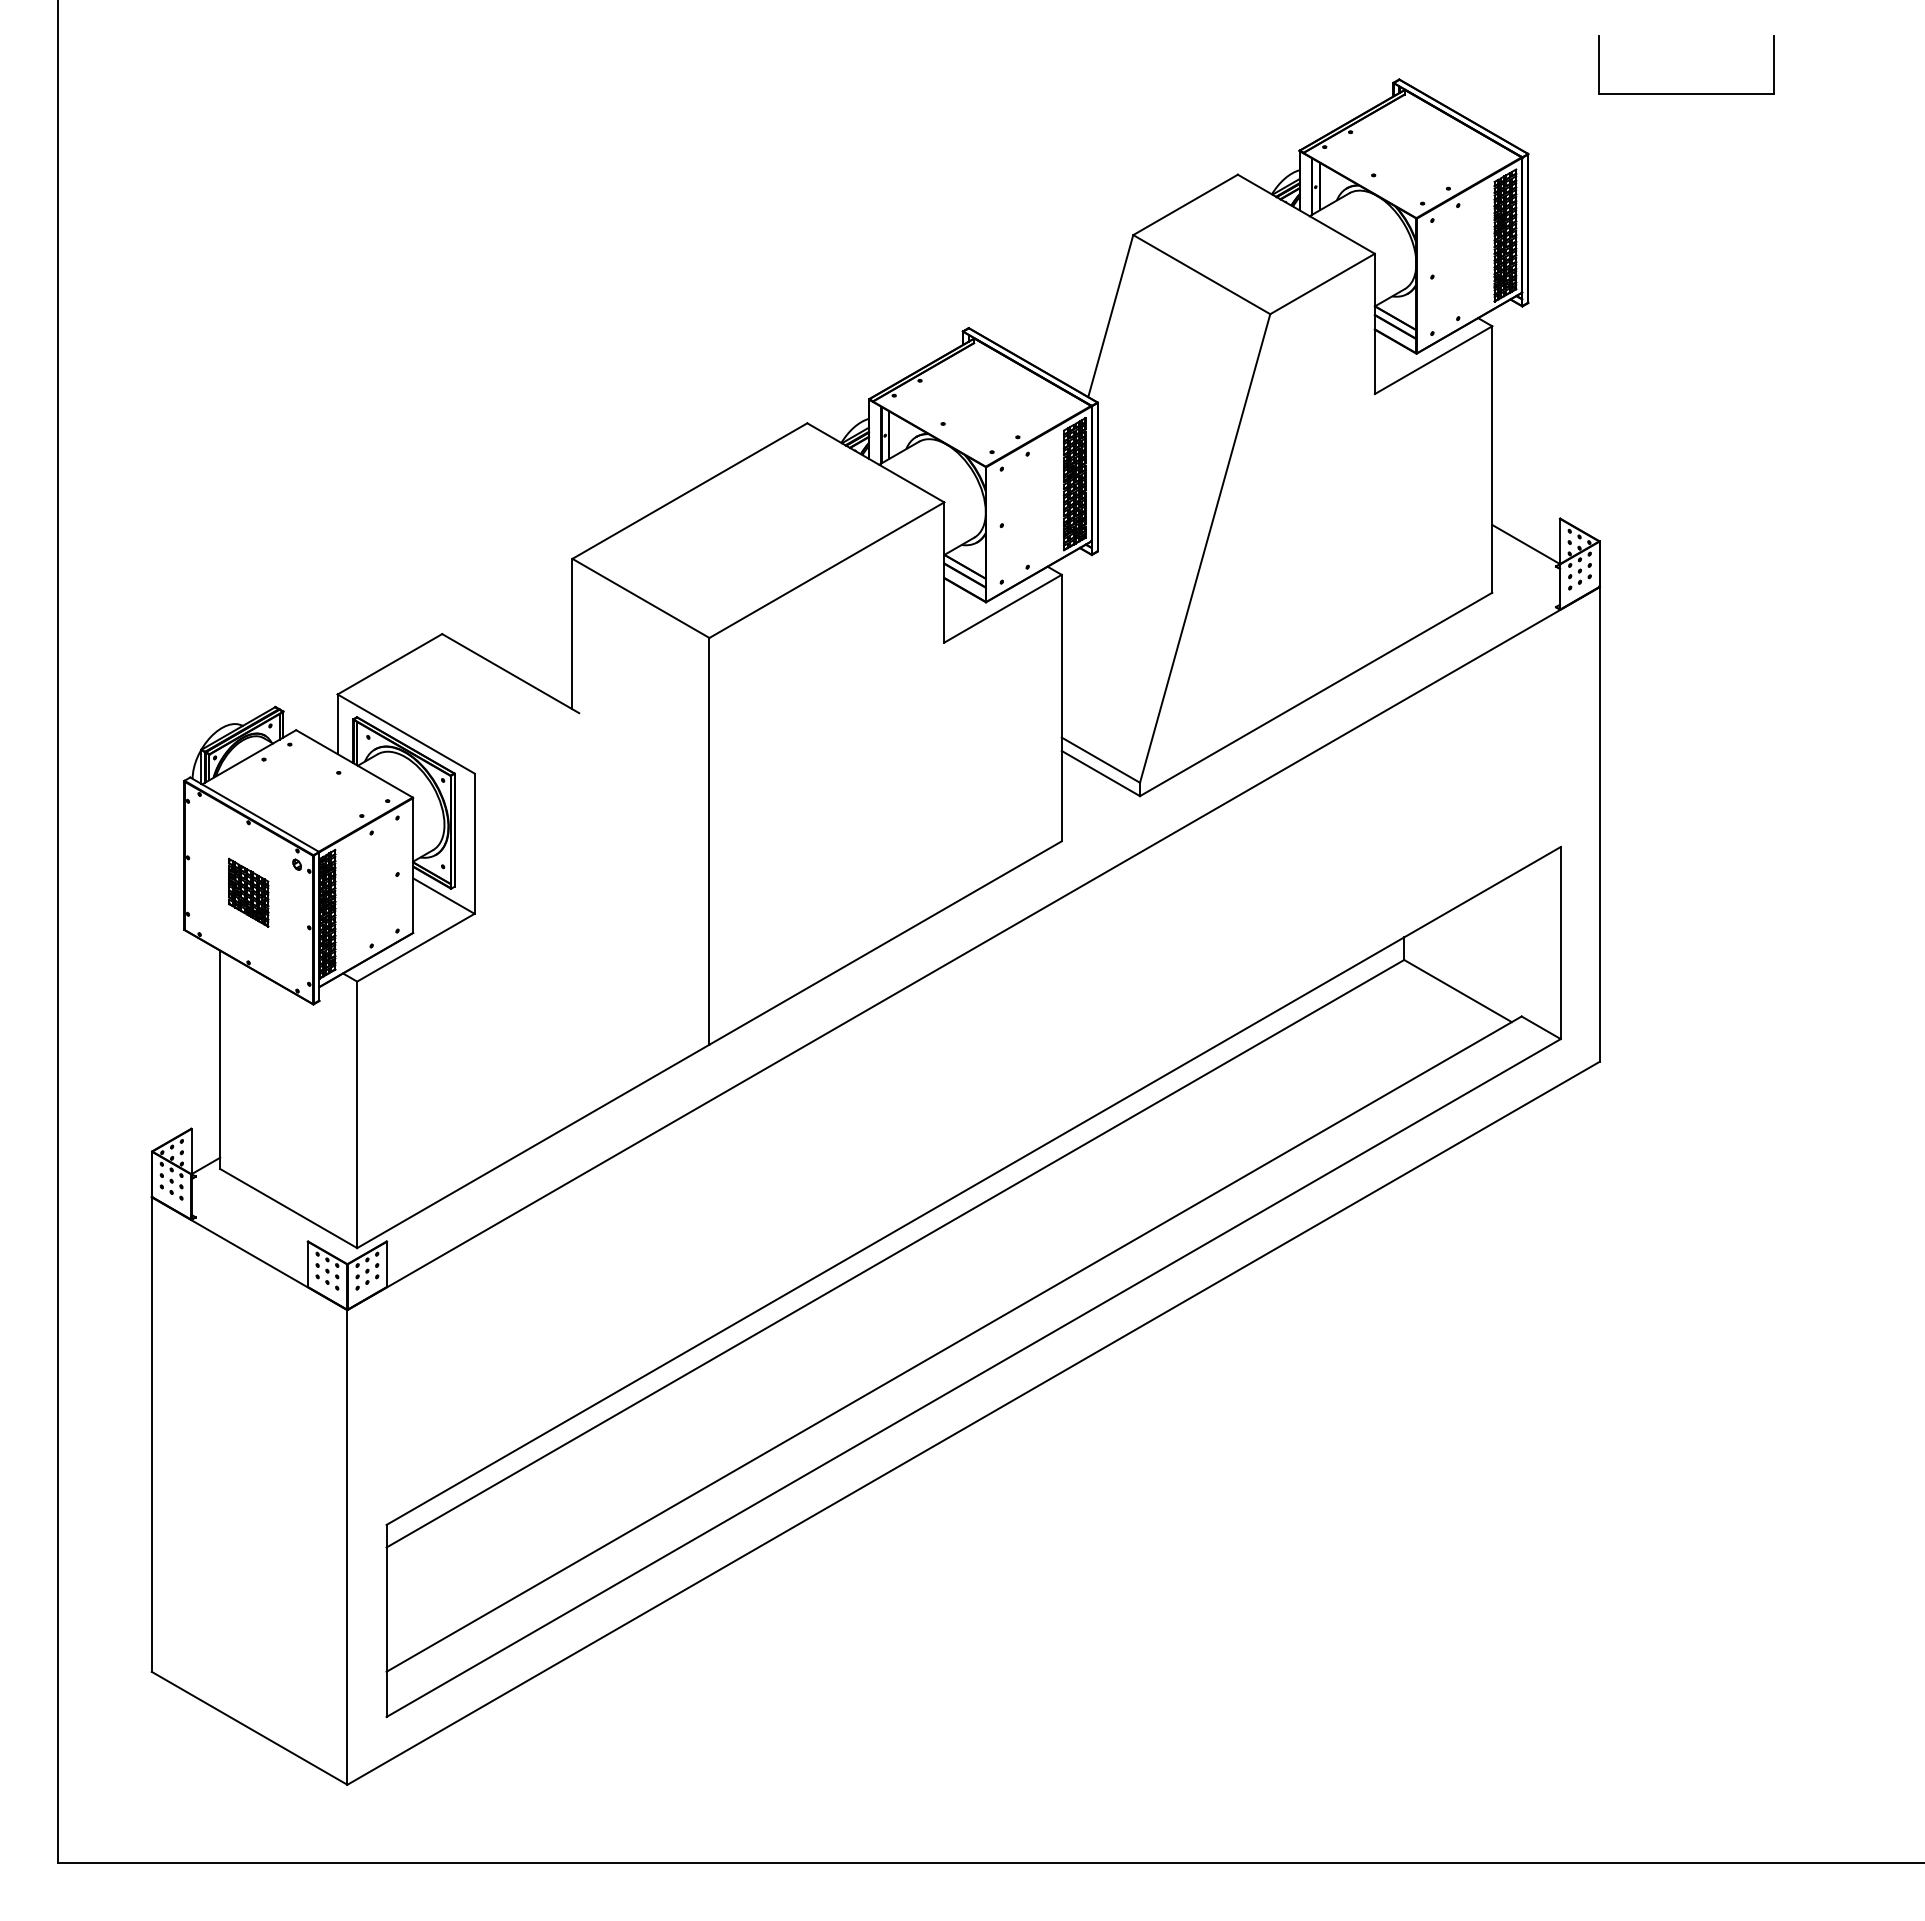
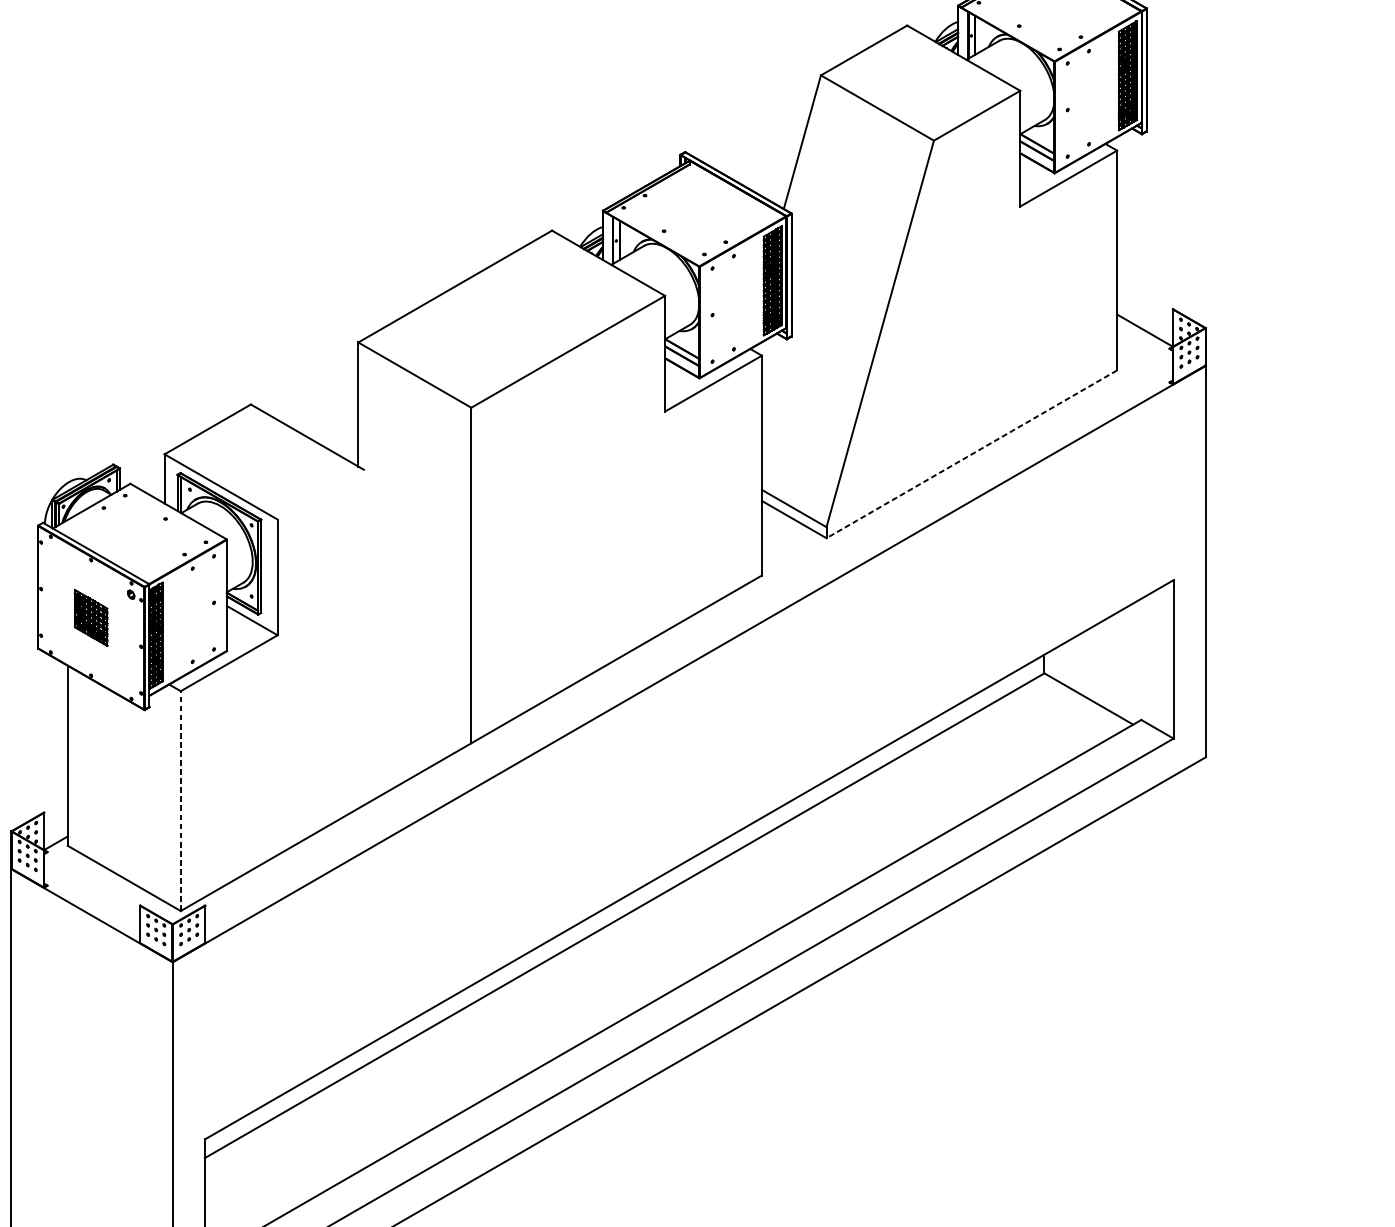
line: (1315, 694) -> (971, 454), solid -> dashed
line: (357, 1114) -> (181, 800), solid -> dashed

